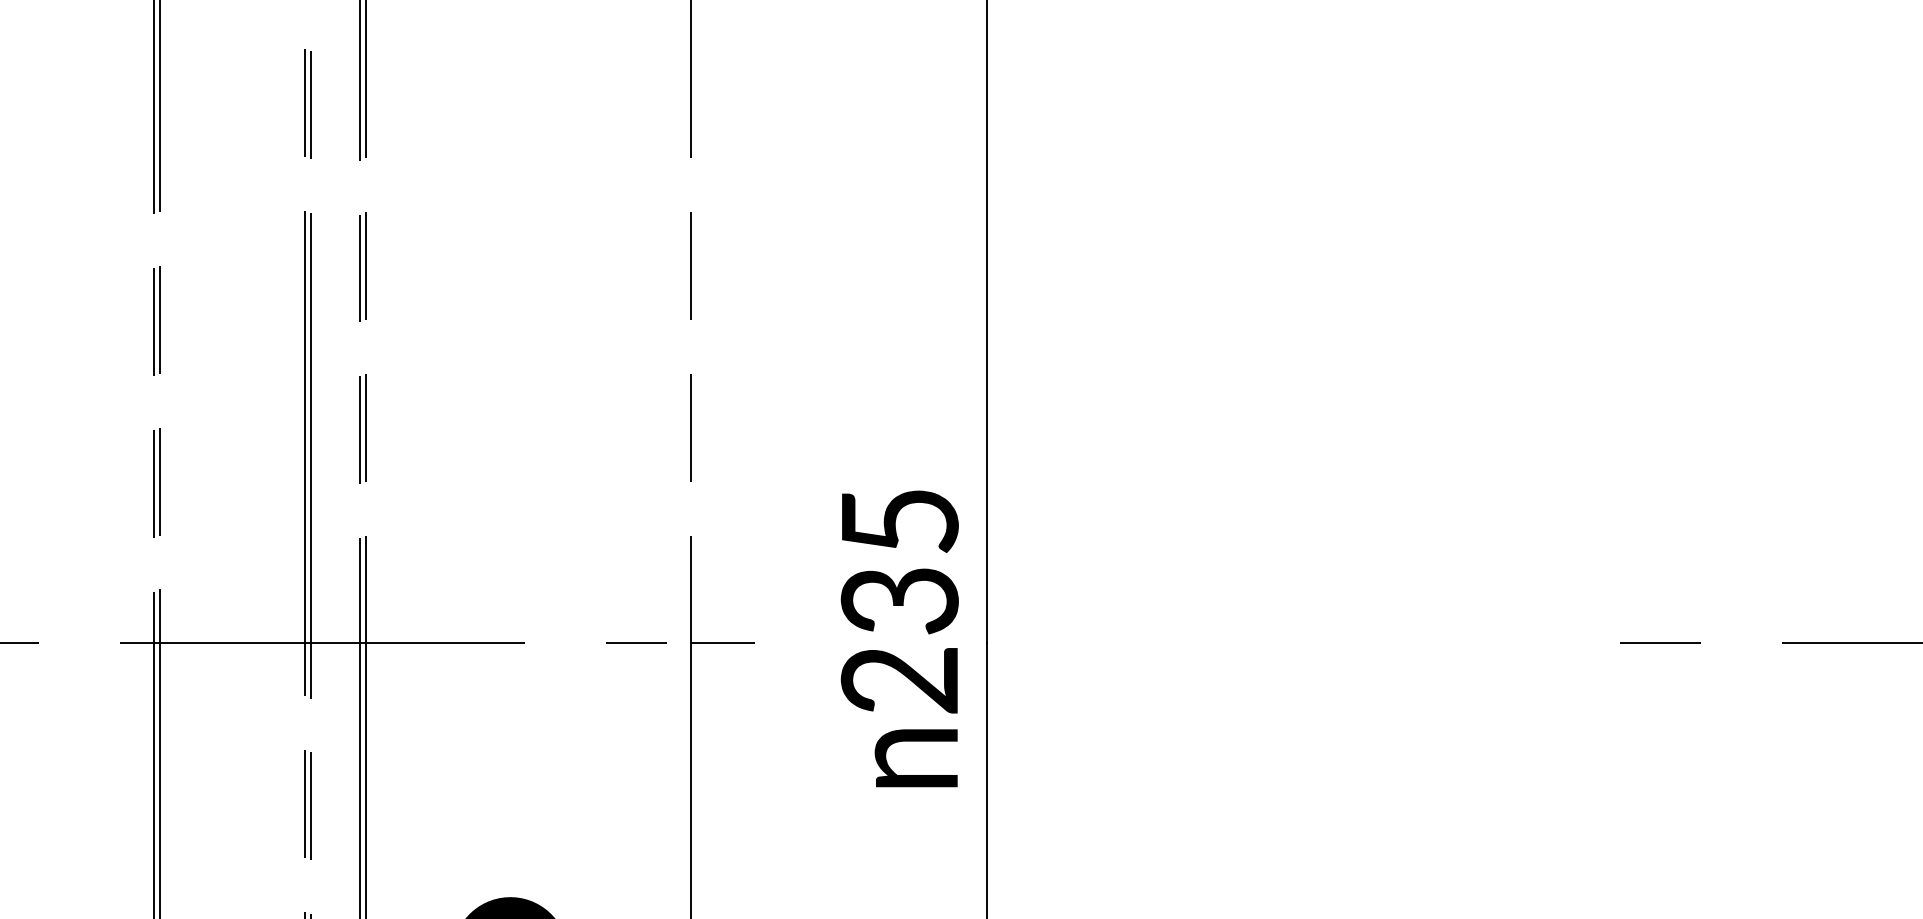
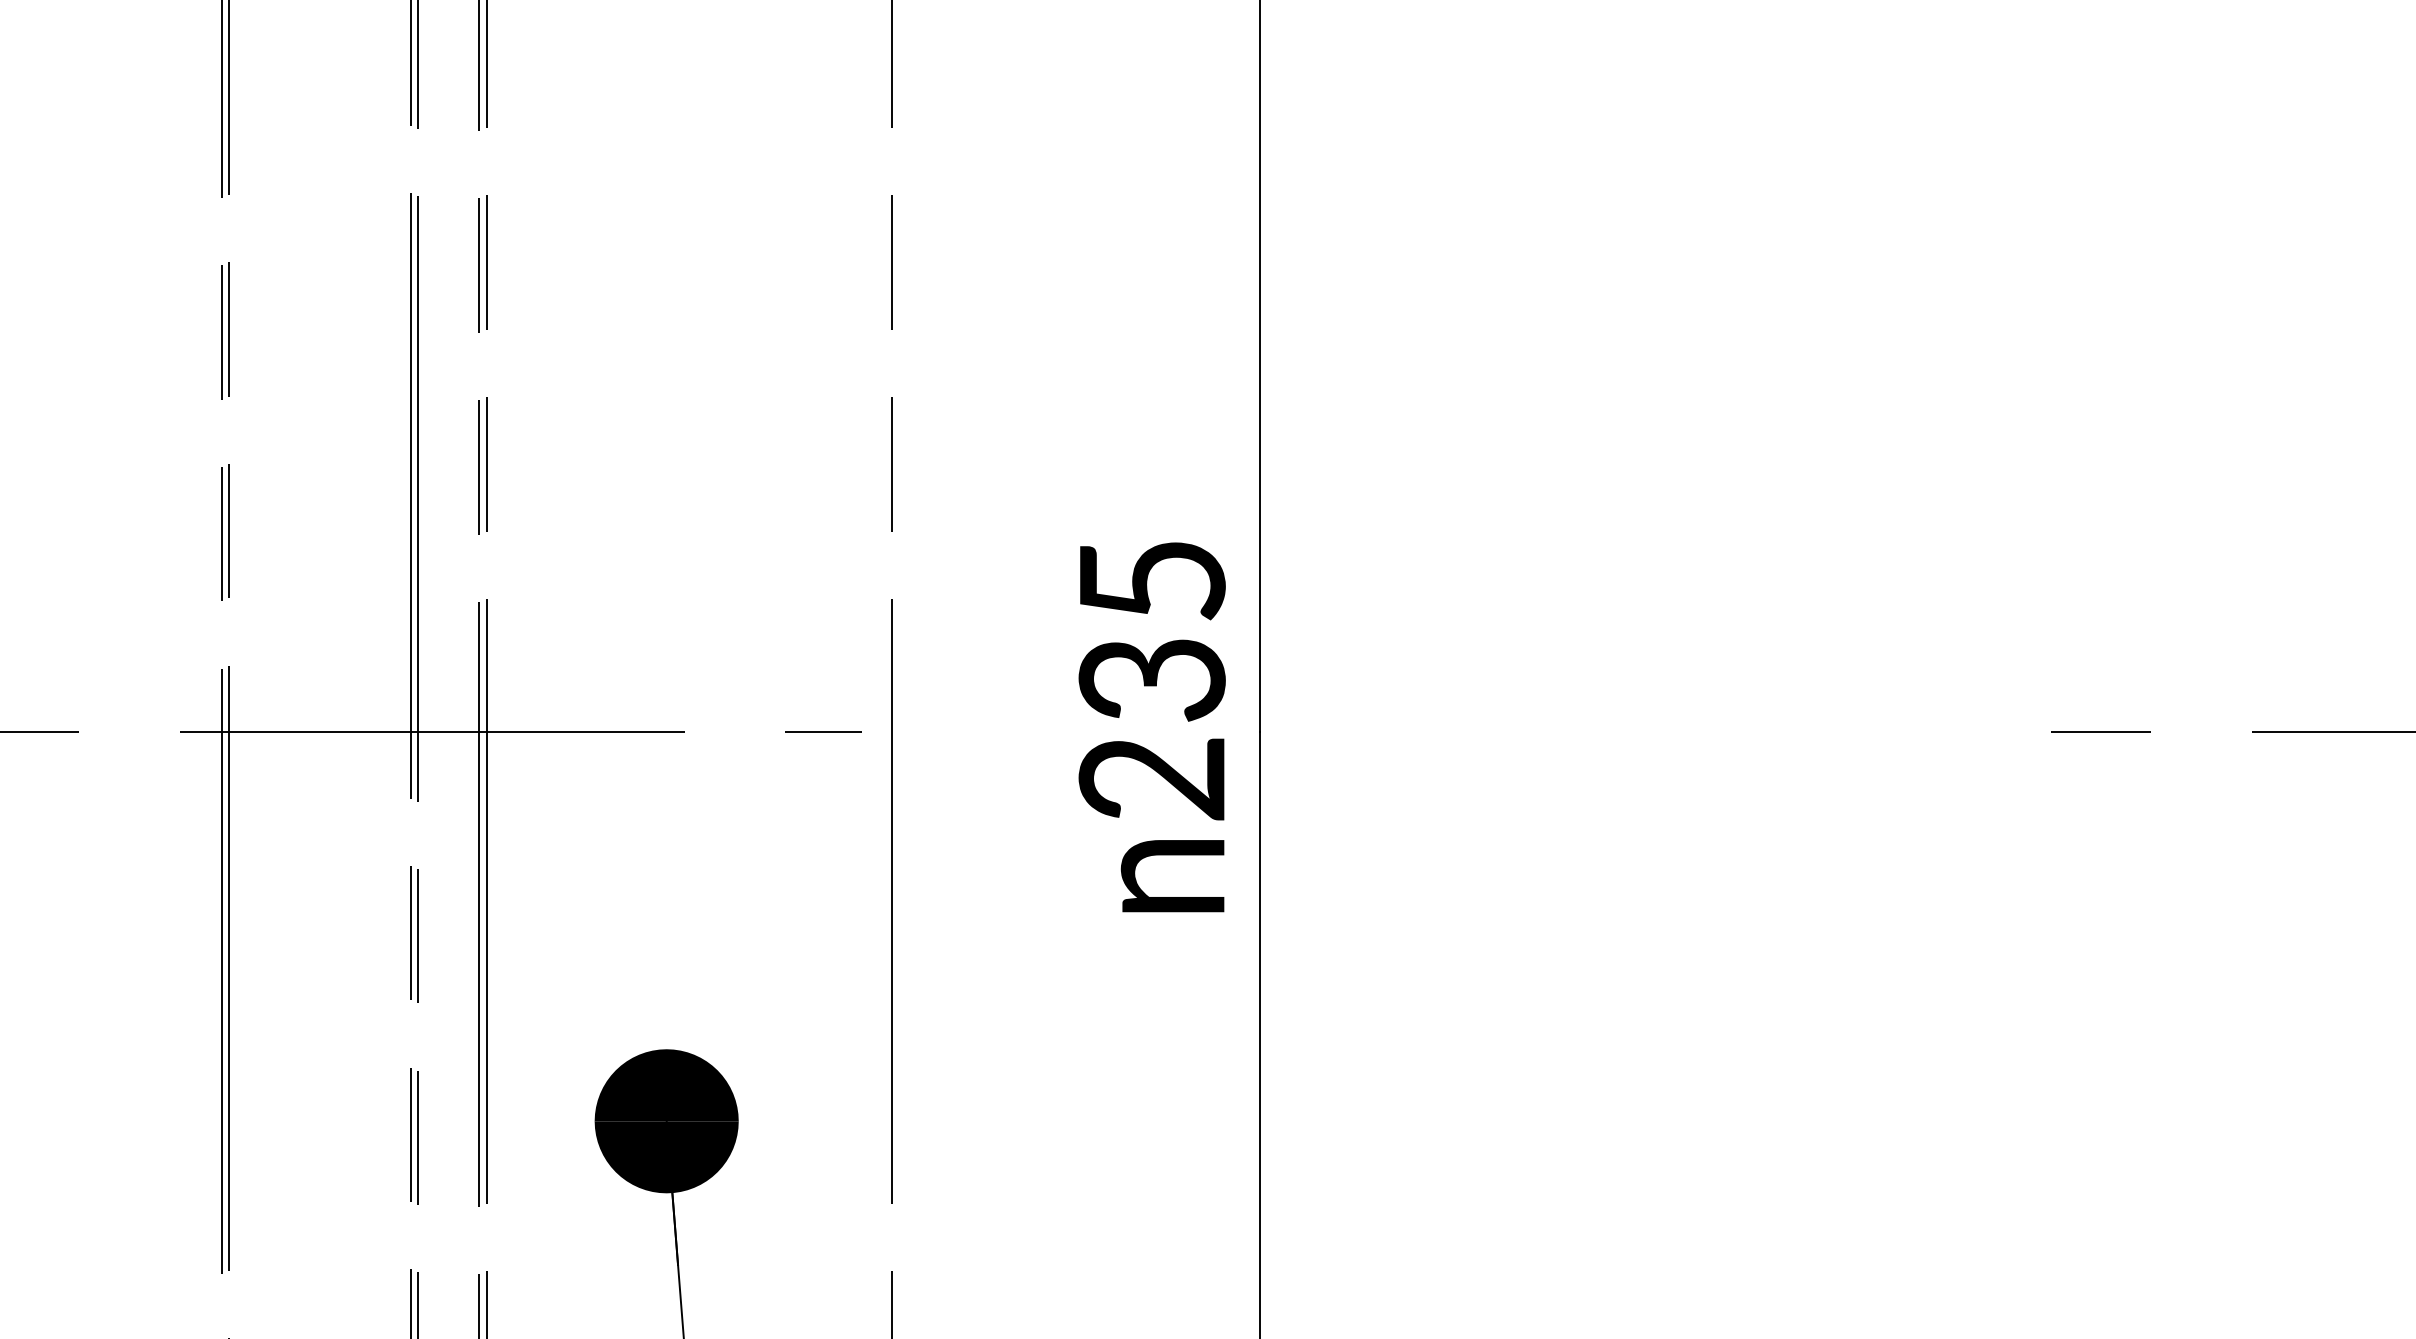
line: (722, 643) -> (931, 732), removed

